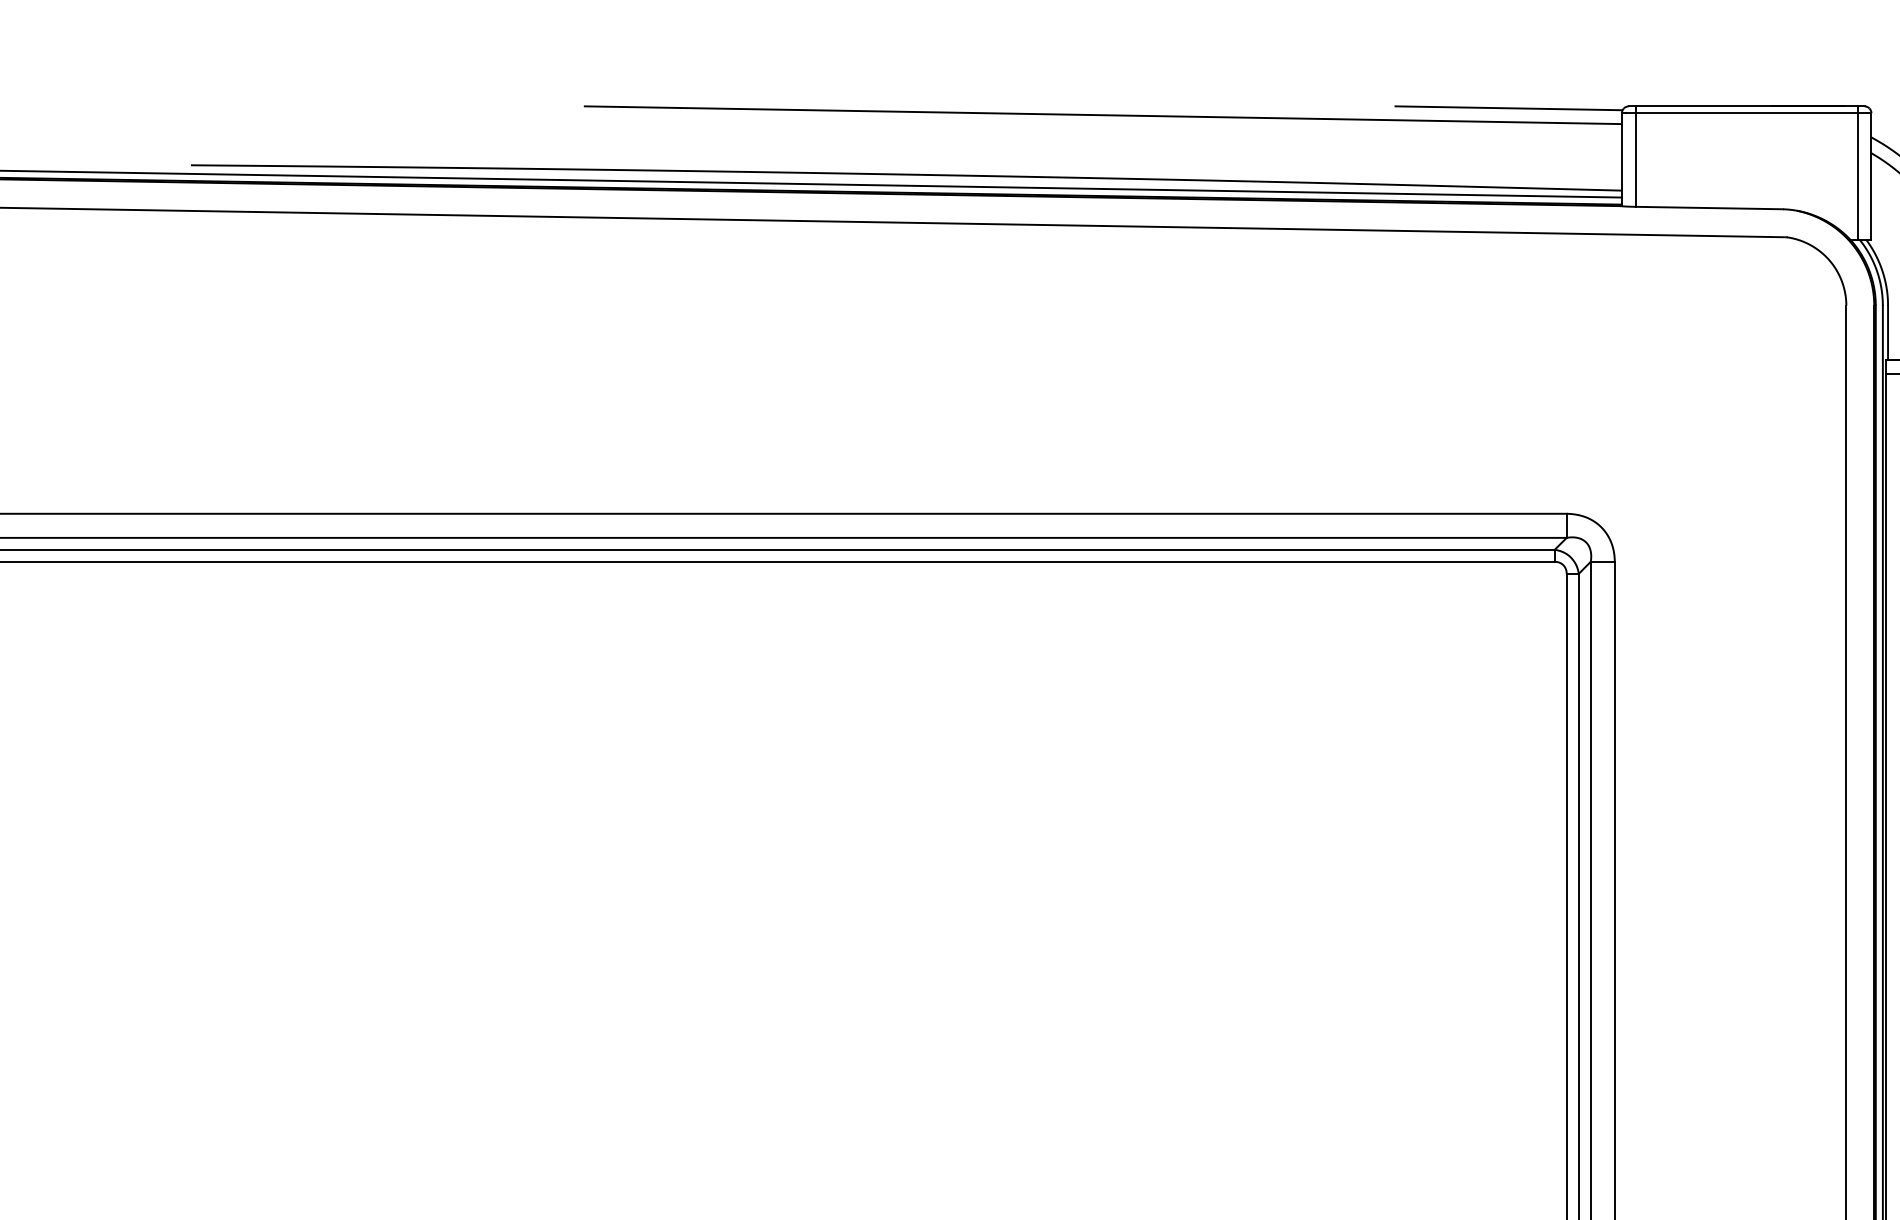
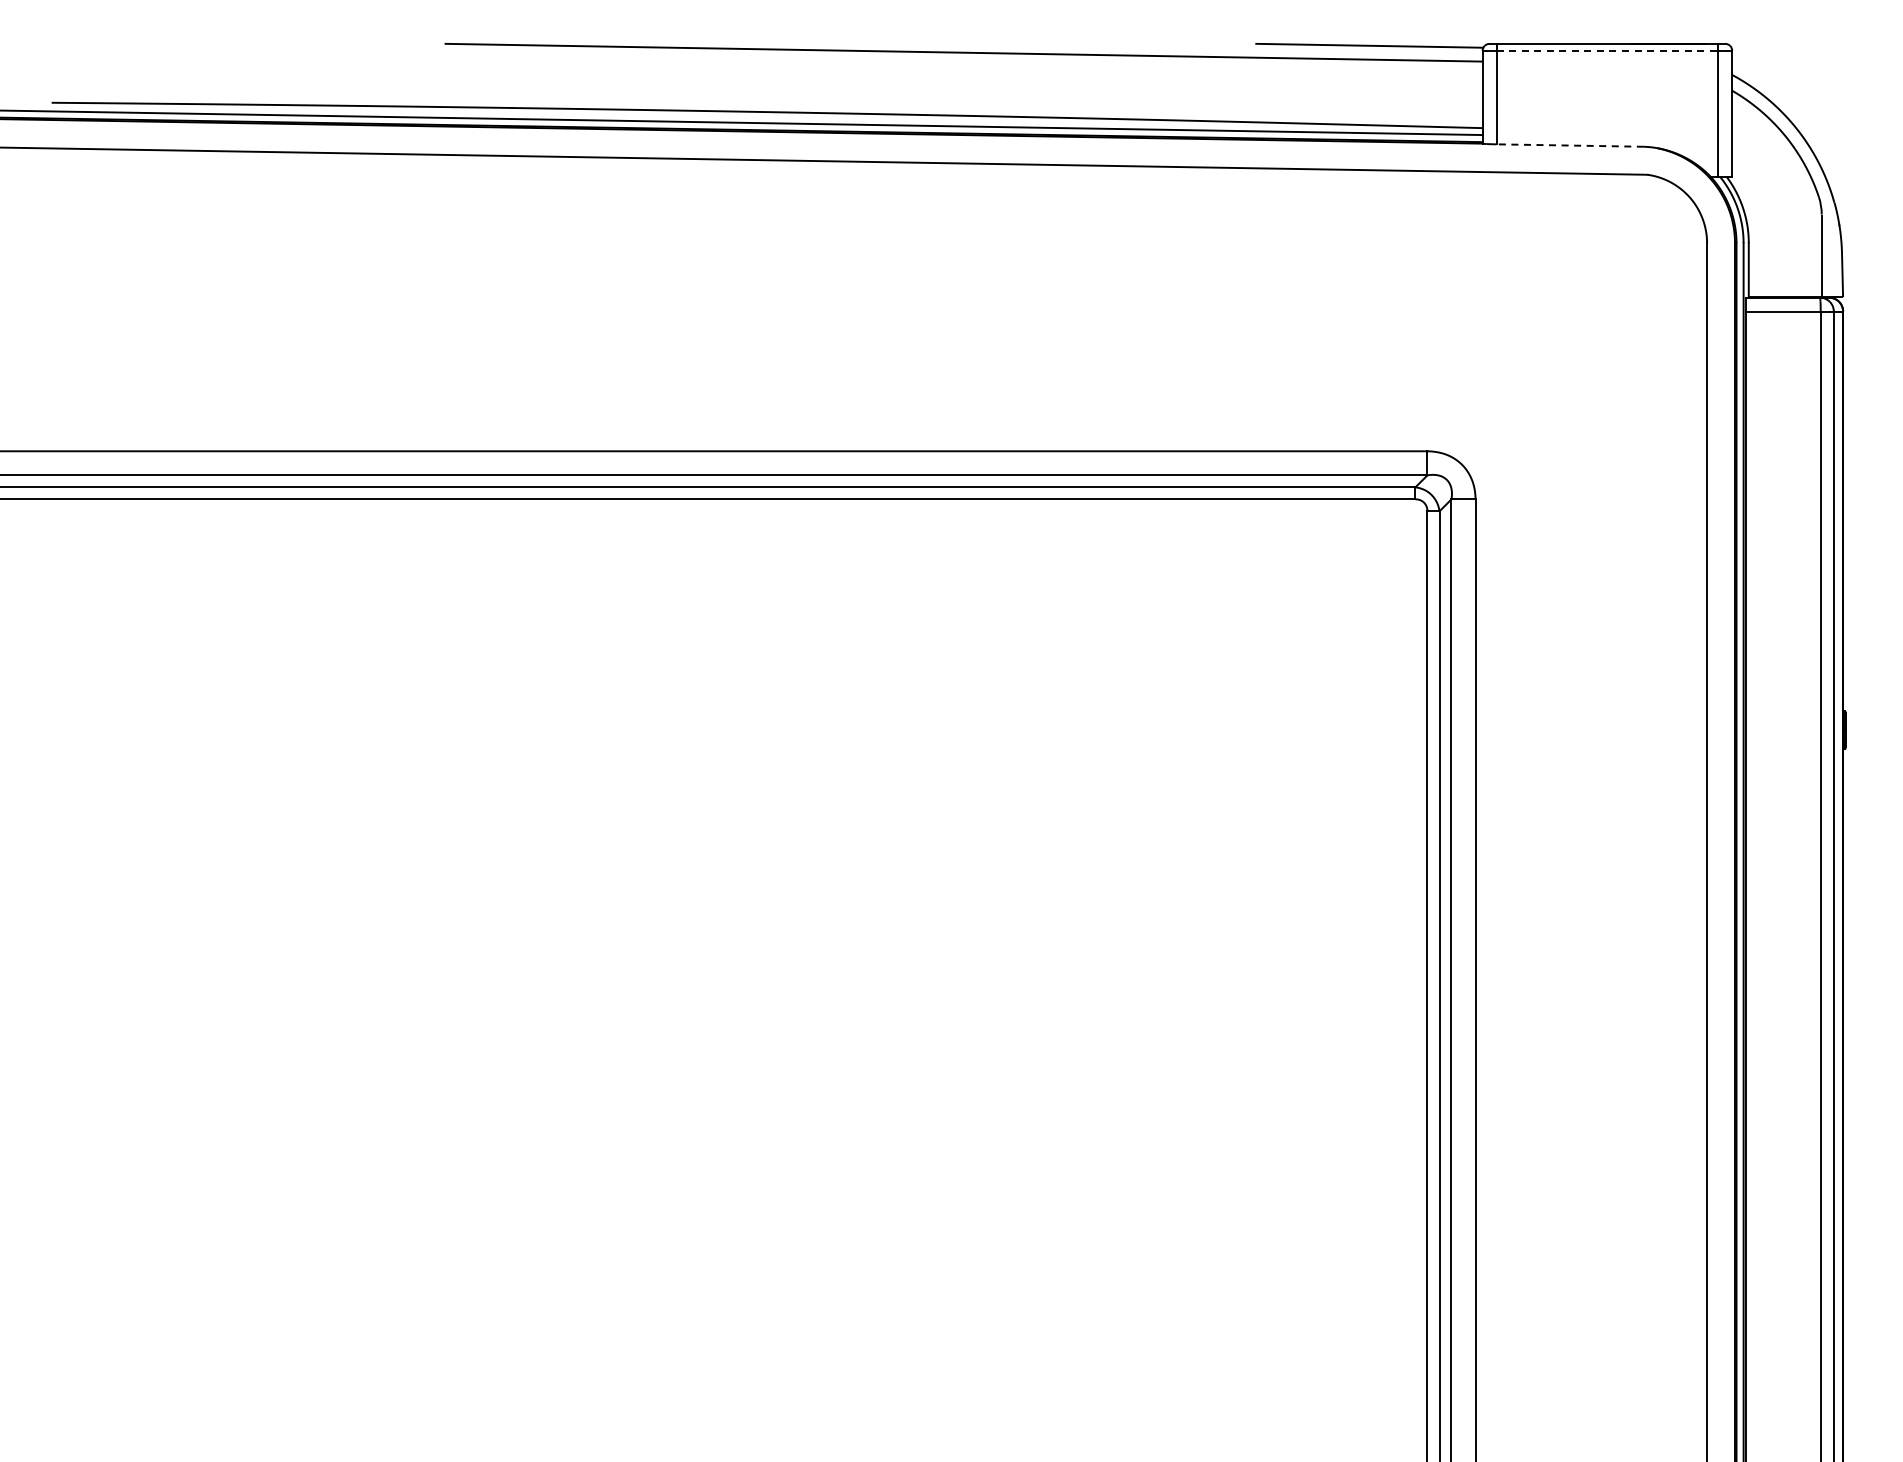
line: (1746, 113) -> (1607, 50), solid -> dashed
line: (1709, 208) -> (1570, 145), solid -> dashed

